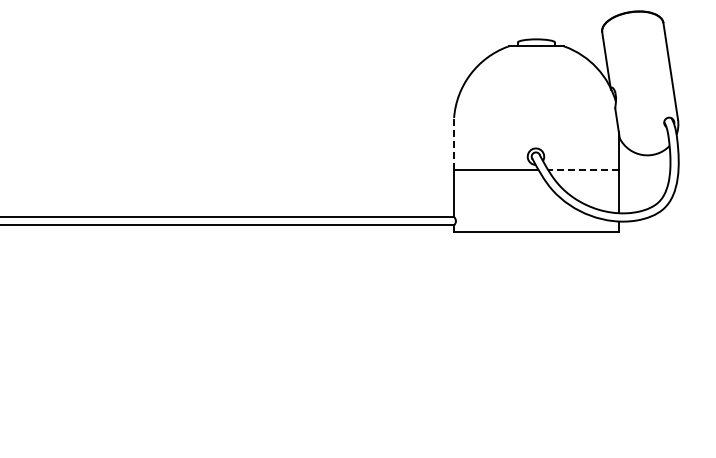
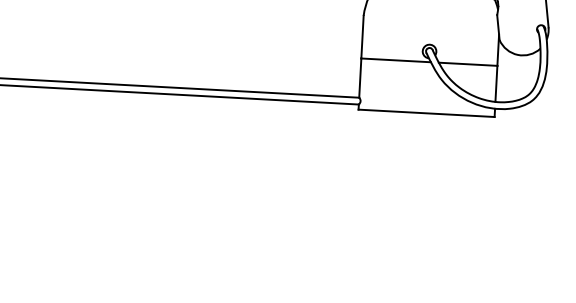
line: (454, 143) -> (362, 36), dashed -> solid
line: (582, 169) -> (467, 64), dashed -> solid

